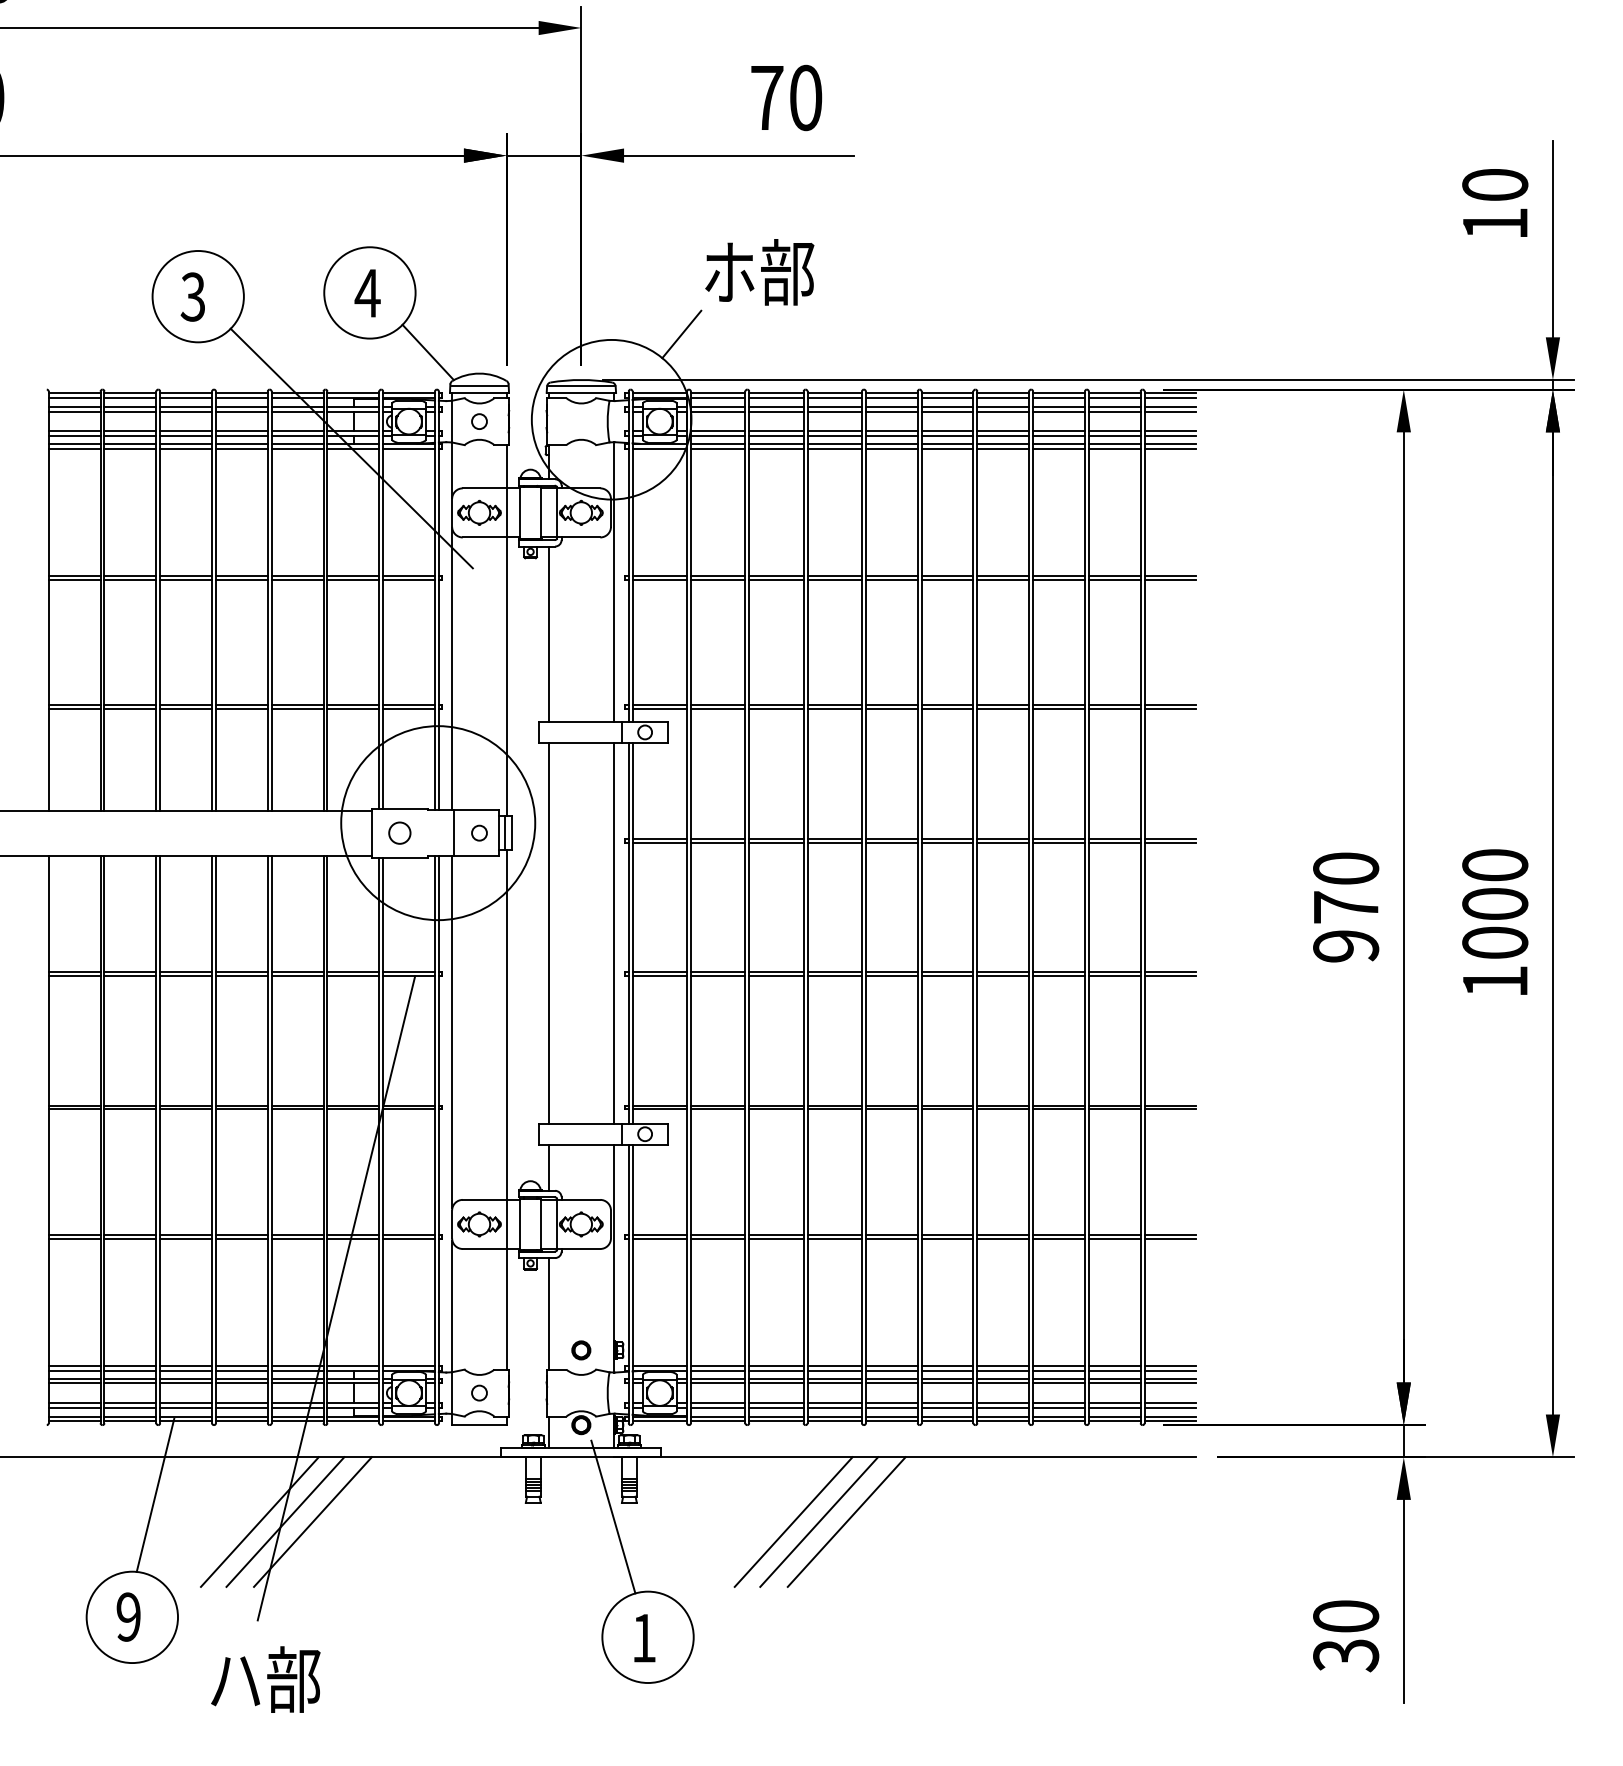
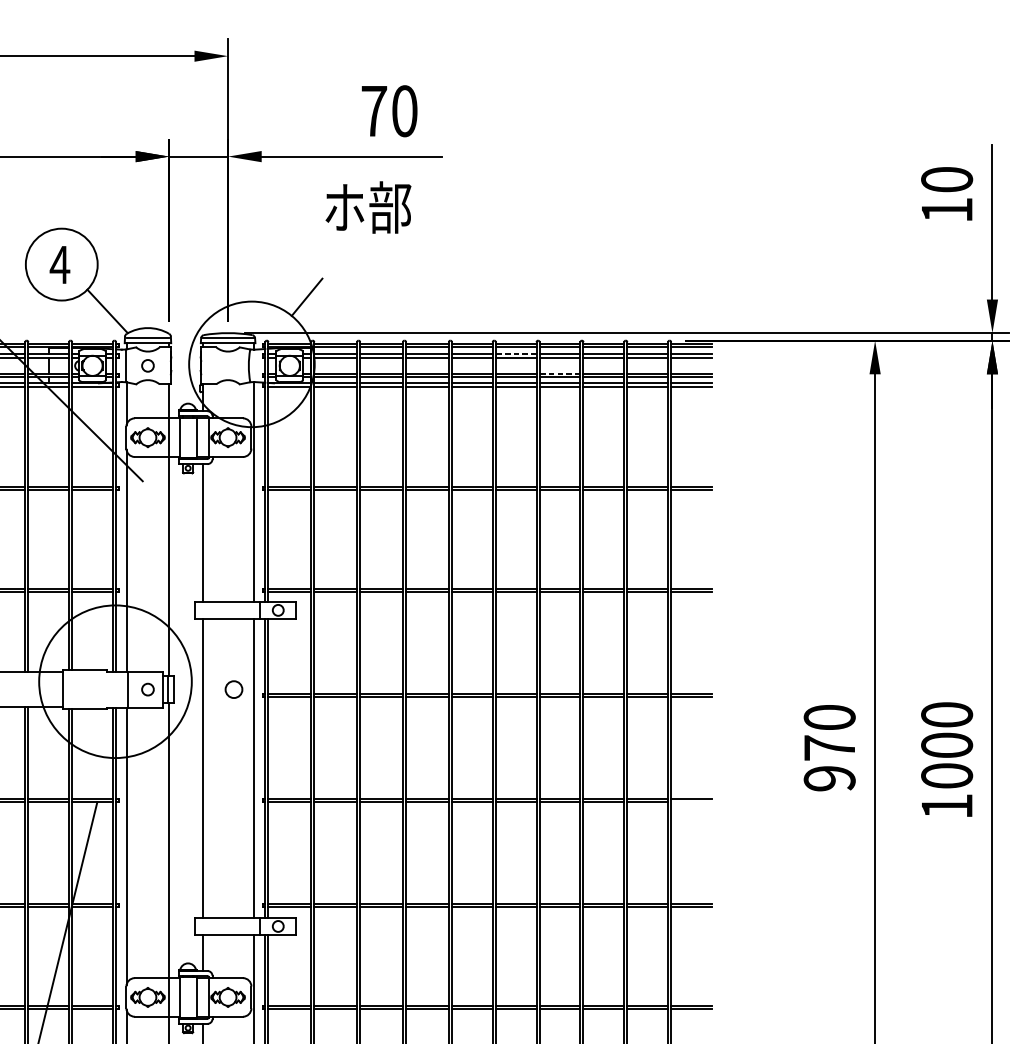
text: (759, 272) -> (368, 207), moved
line: (947, 407) -> (516, 354), solid -> dashed
line: (1003, 431) -> (560, 373), solid -> dashed
circle: (399, 832) -> (233, 689), moved
line: (1170, 976) -> (691, 802), removed

